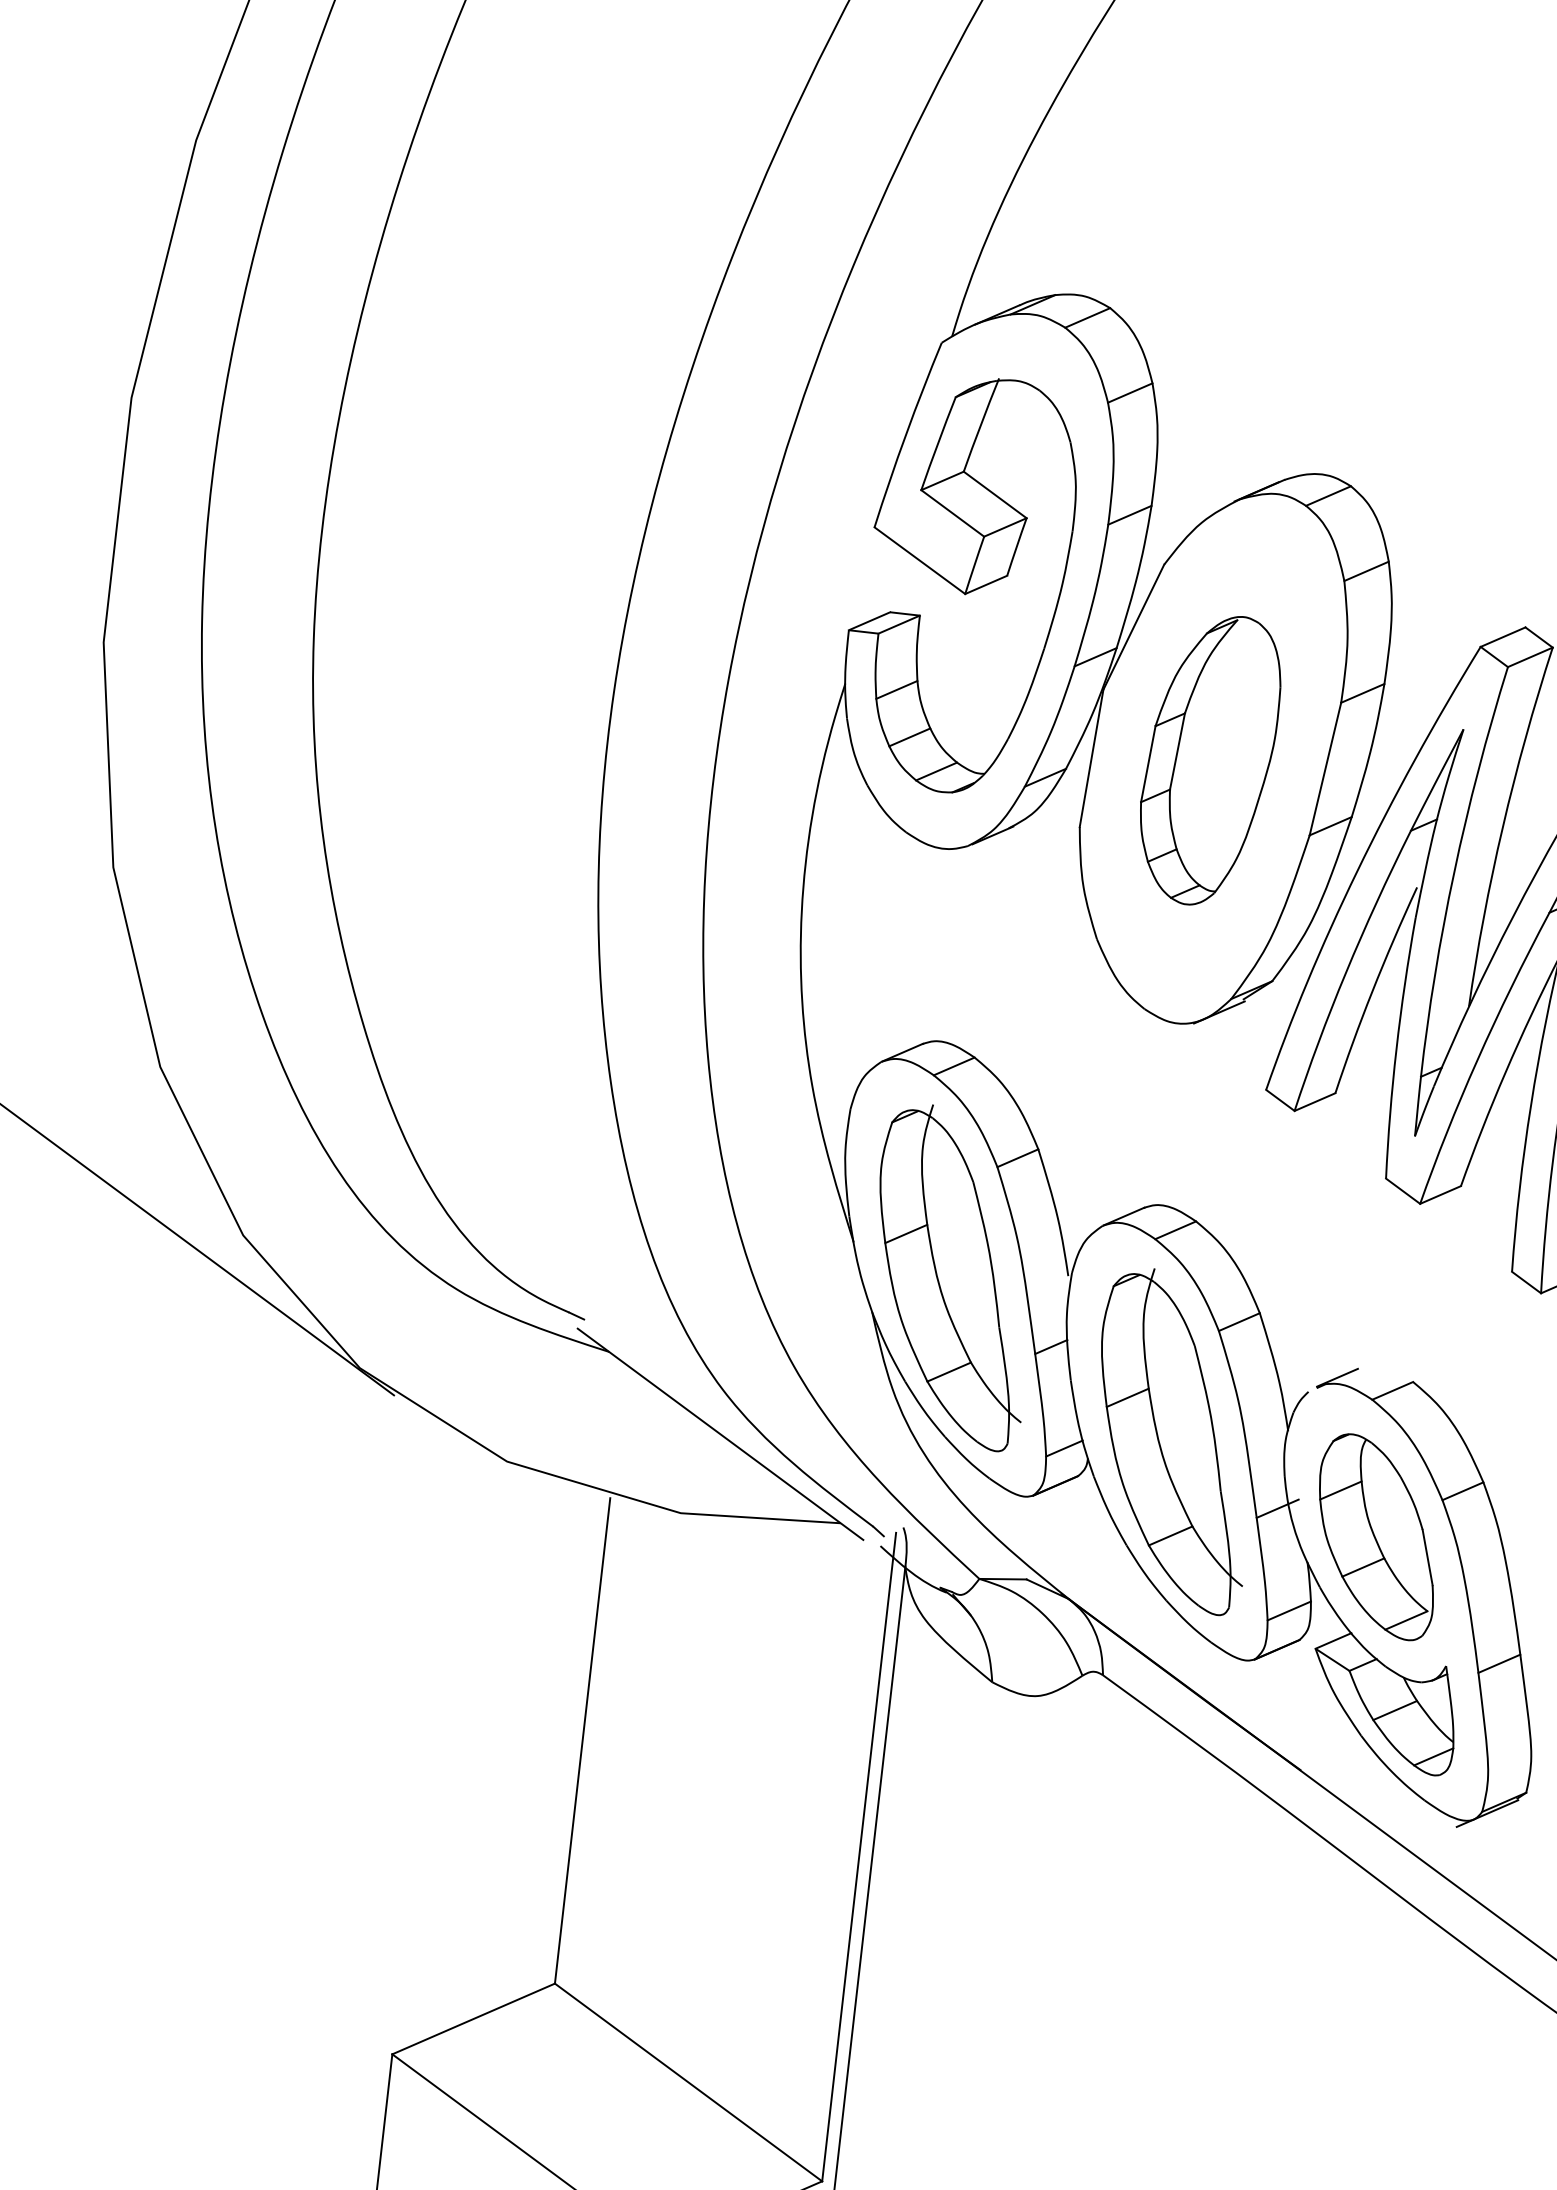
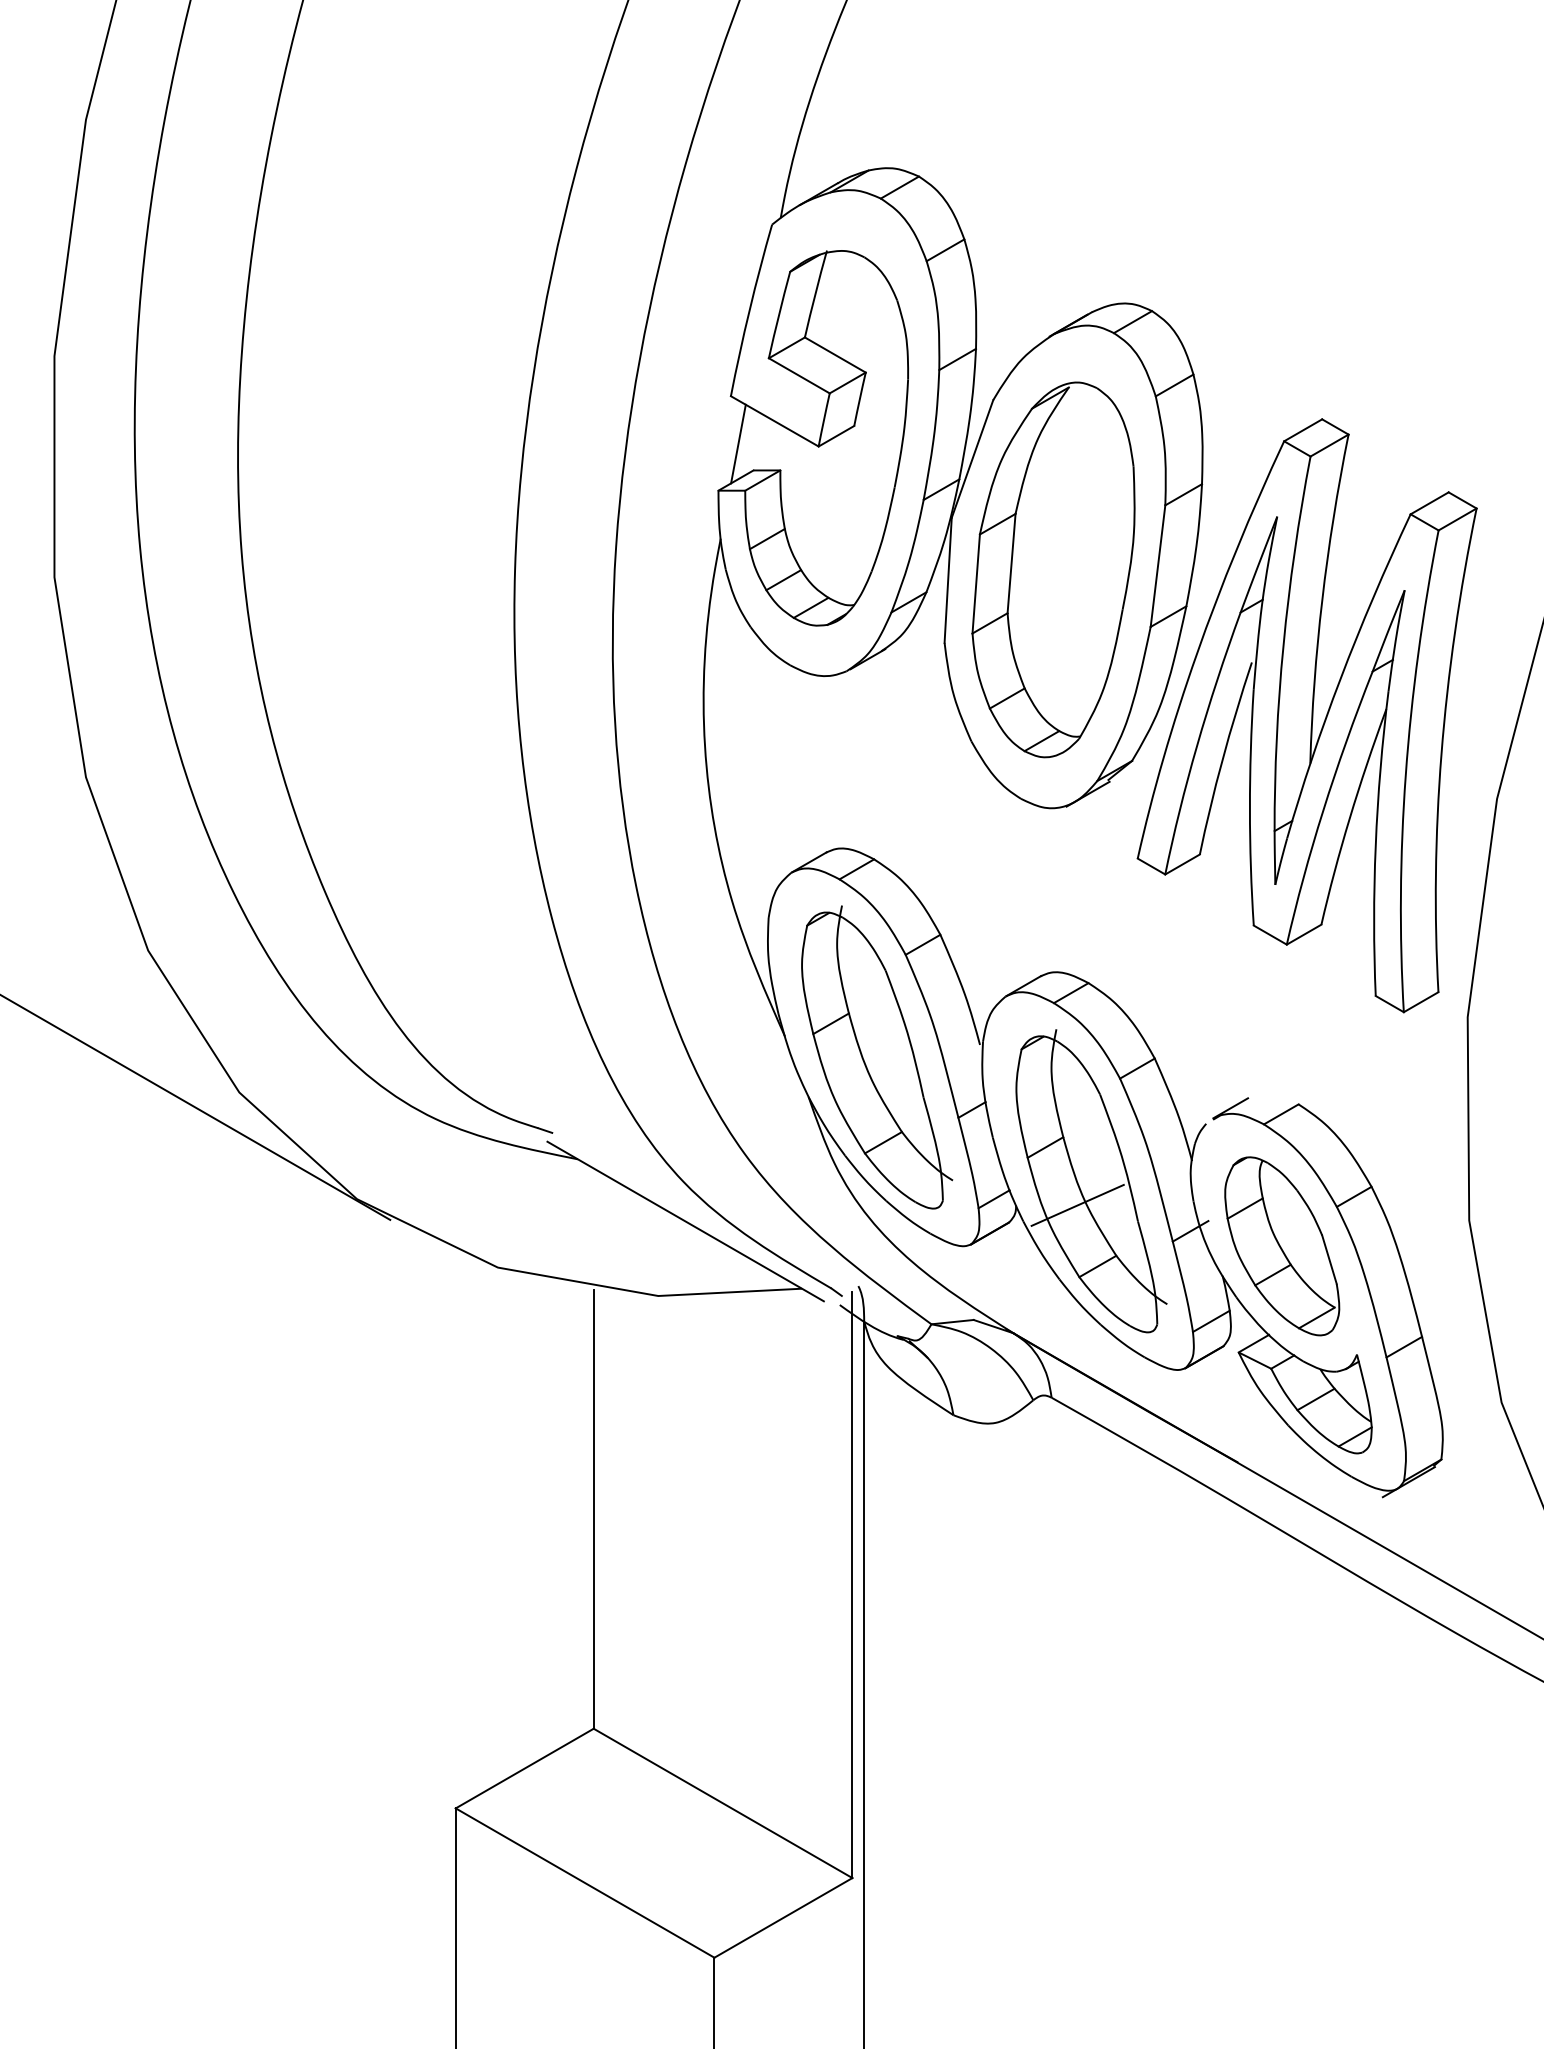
line: (876, 580) -> (738, 443), added
part: (1209, 759) -> (1053, 569), size x1.43
line: (1155, 1464) -> (1077, 1204), added

